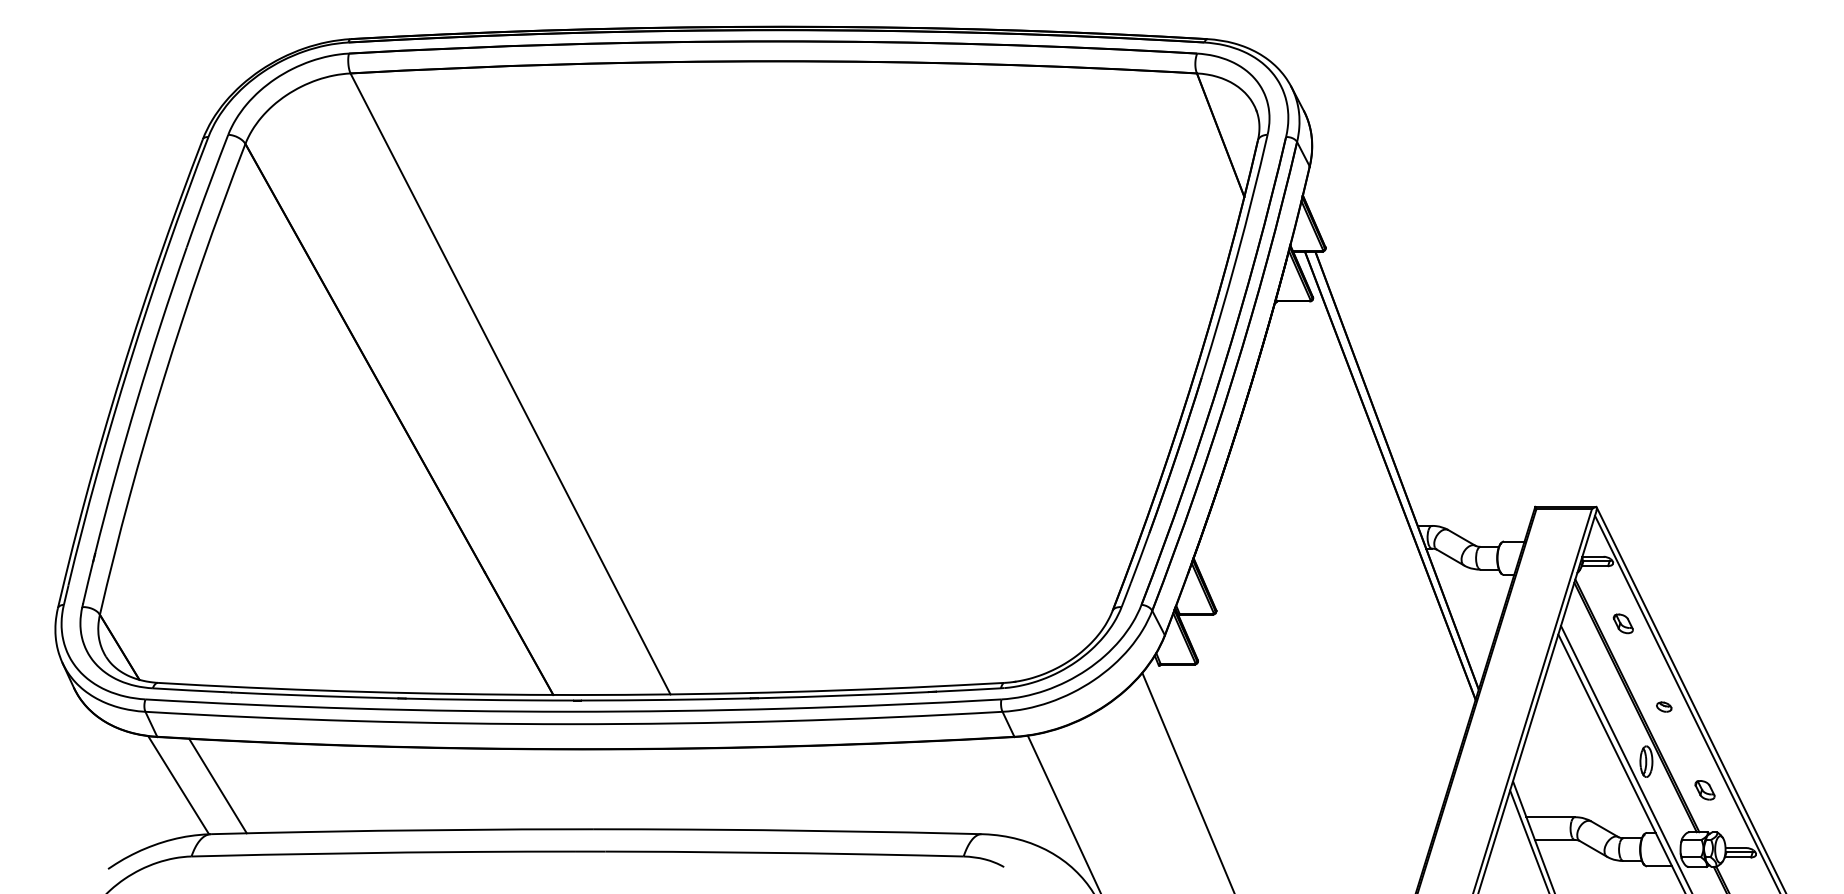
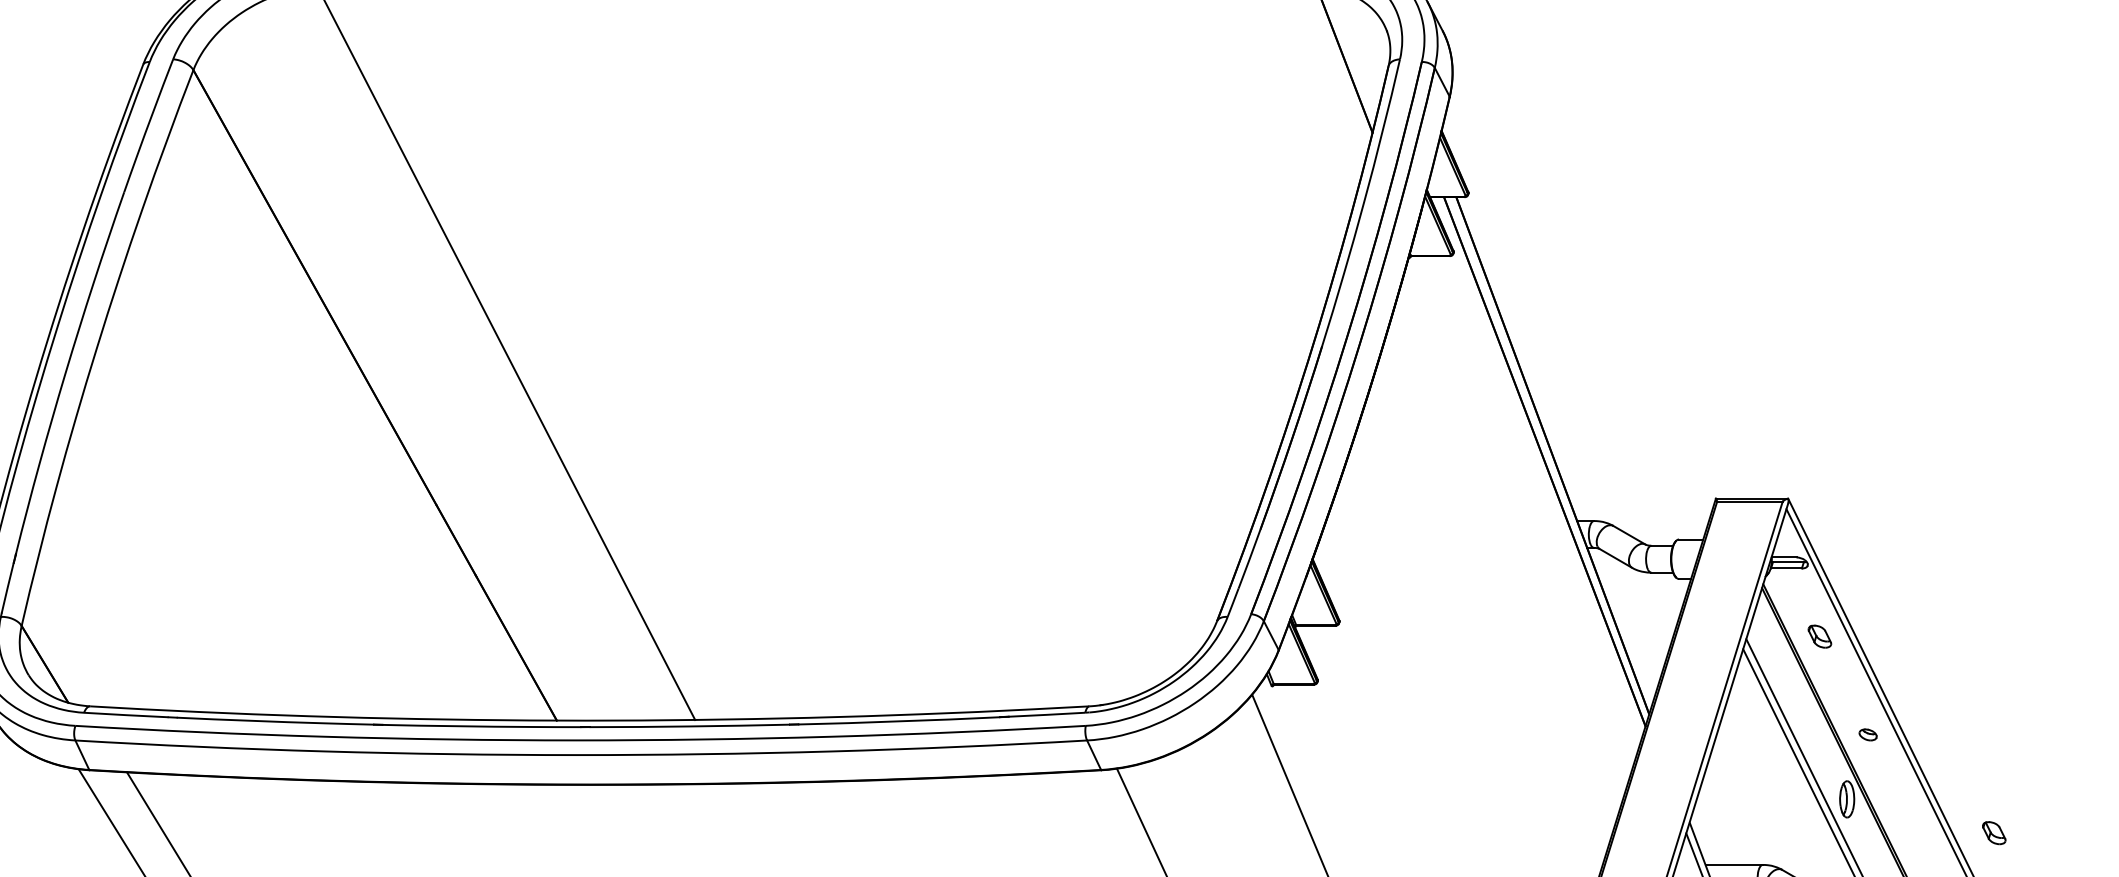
part: (1704, 790) -> (1993, 833), moved

